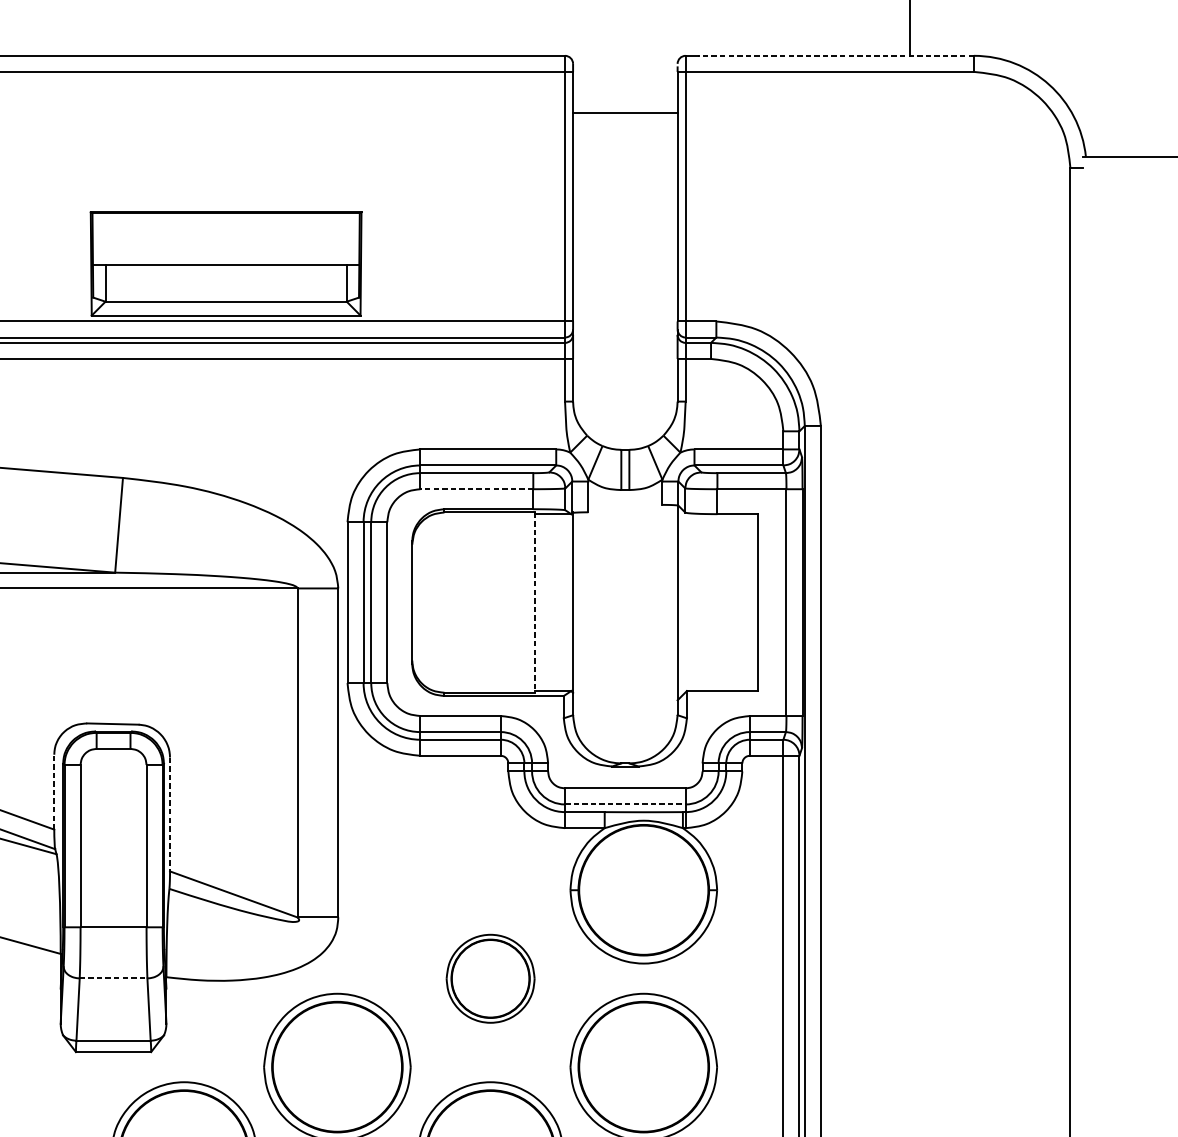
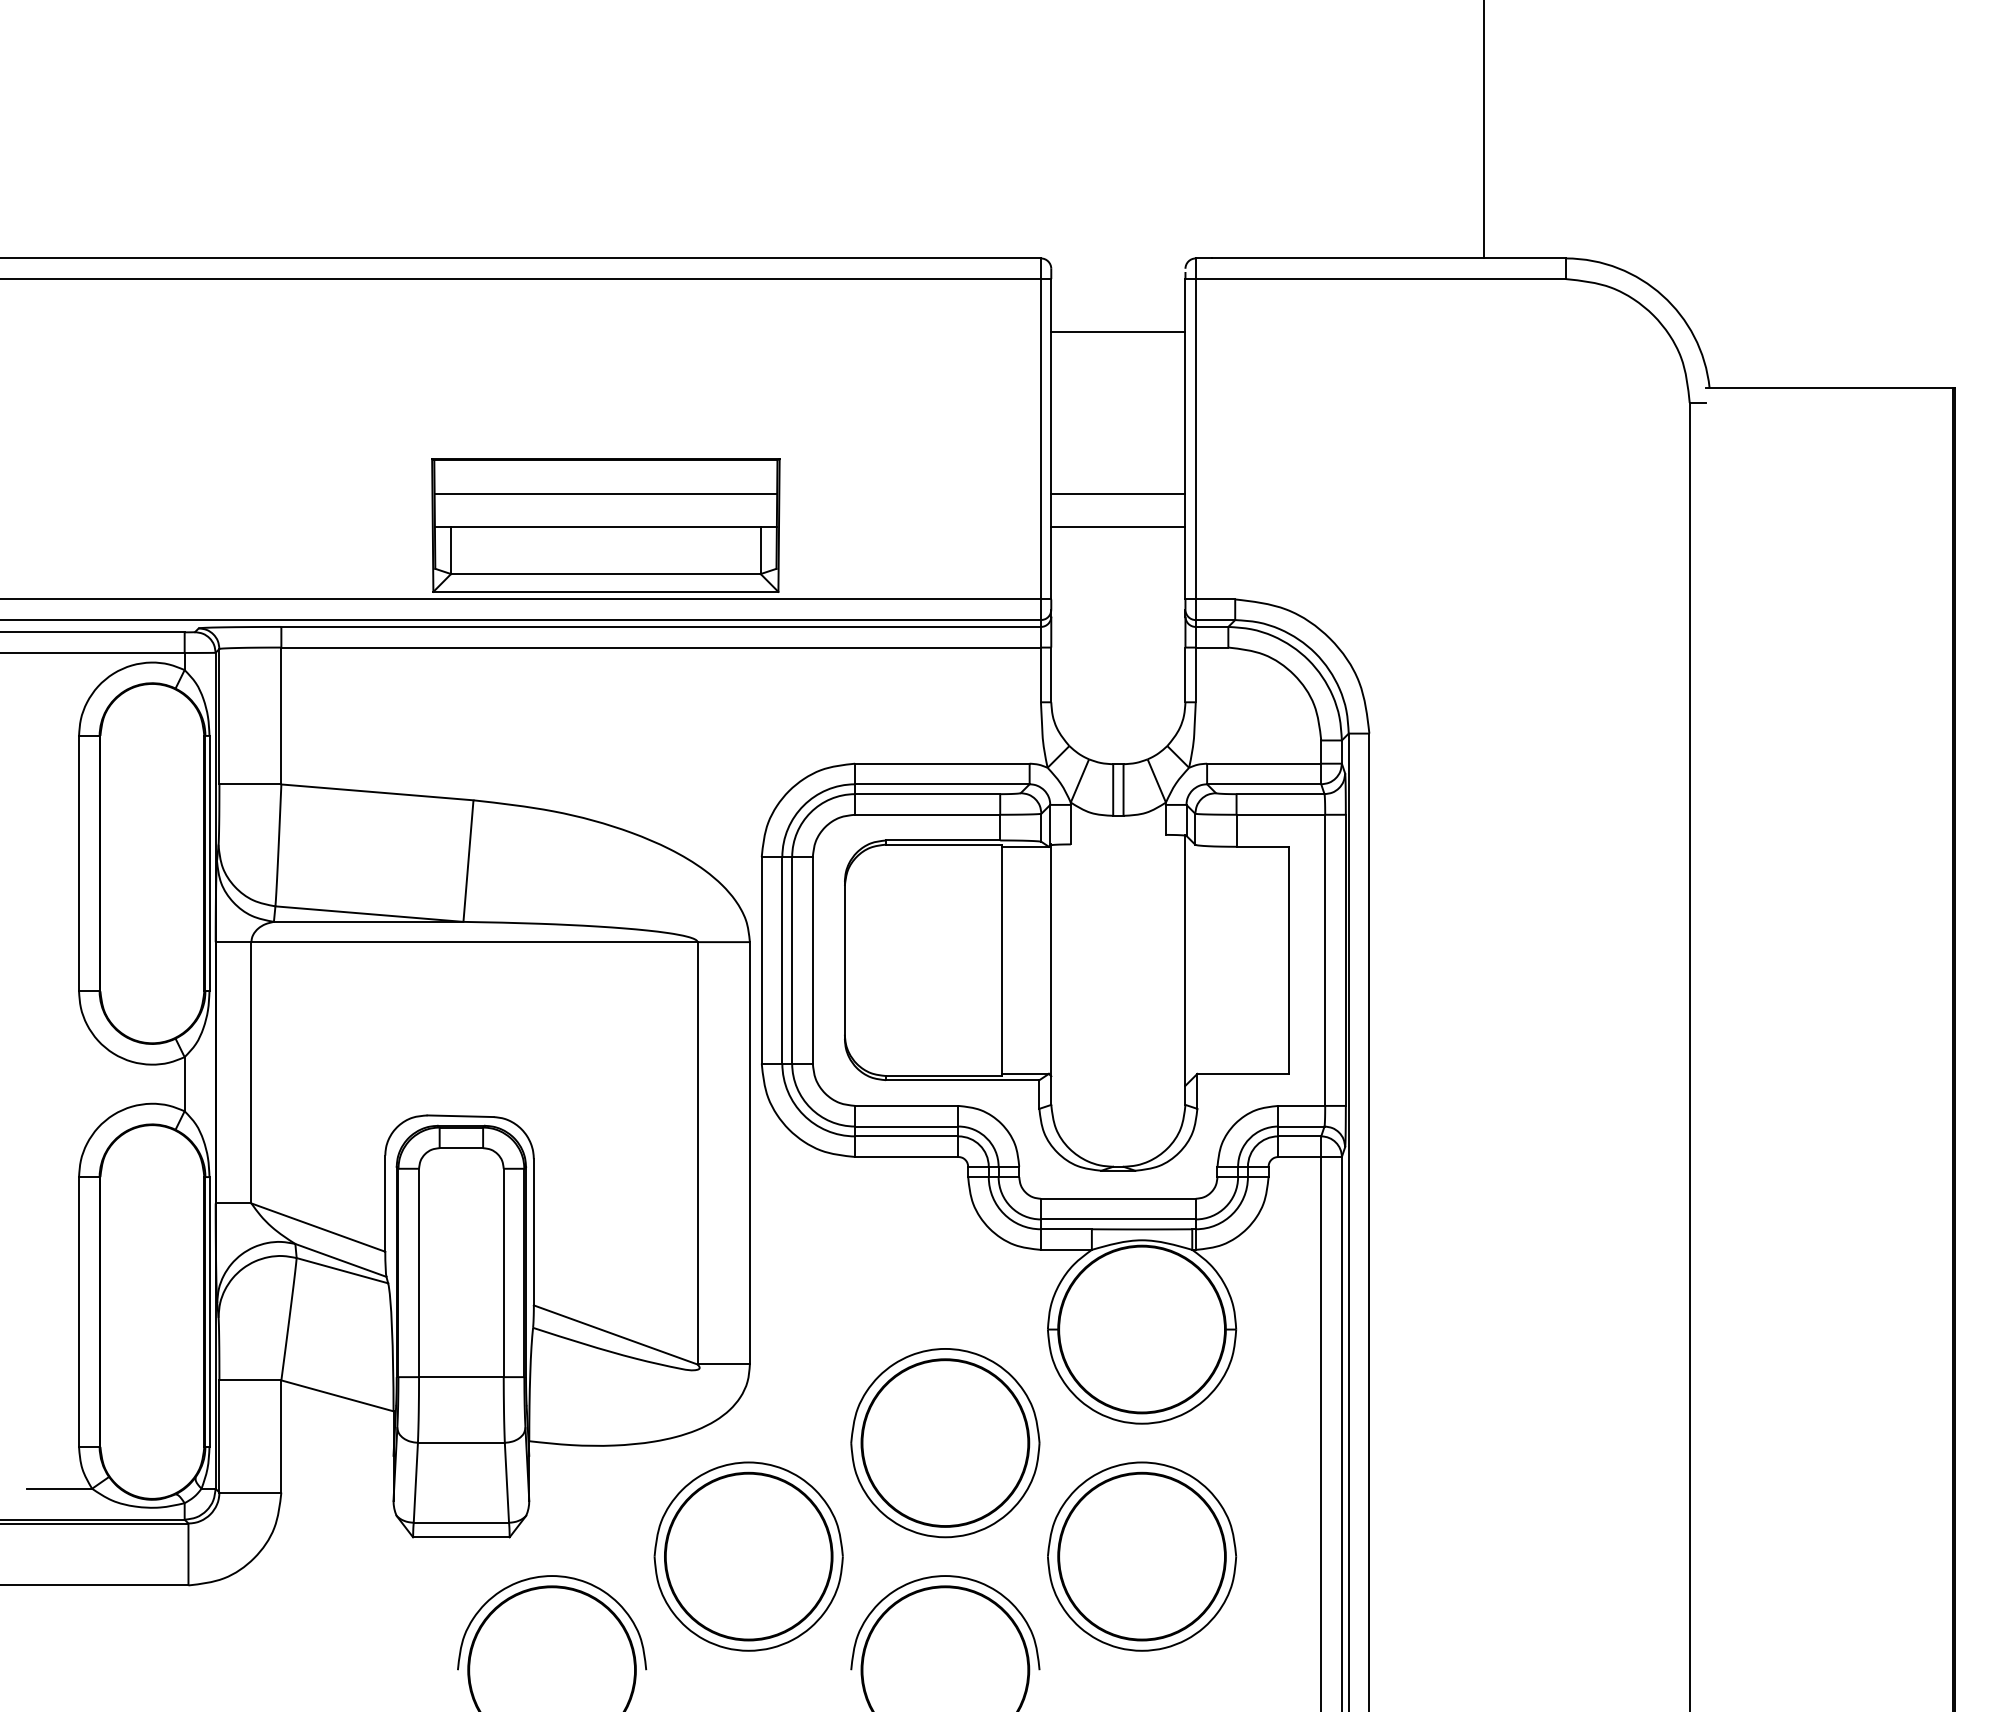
line: (835, 55) -> (1388, 258), dashed -> solid
line: (225, 238) -> (605, 493), added
line: (625, 238) -> (1118, 493), added
line: (625, 264) -> (1118, 526), added
line: (476, 489) -> (927, 814), dashed -> solid
line: (534, 602) -> (1001, 960), dashed -> solid
line: (54, 792) -> (385, 1203), dashed -> solid
line: (625, 804) -> (1118, 1219), dashed -> solid
line: (169, 814) -> (533, 1232), dashed -> solid
line: (113, 978) -> (461, 1442), dashed -> solid
part: (490, 978) -> (945, 1443), size x1.67

